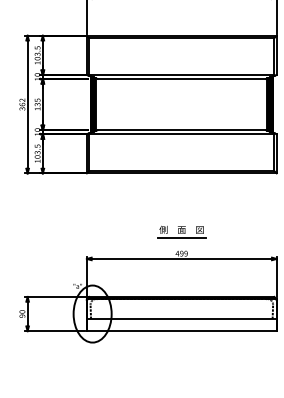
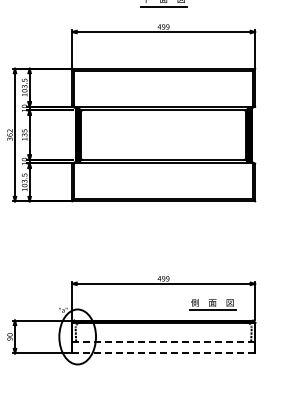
part: (181, 231) -> (212, 304), moved
line: (182, 318) -> (164, 341), solid -> dashed
line: (182, 331) -> (164, 353), solid -> dashed

